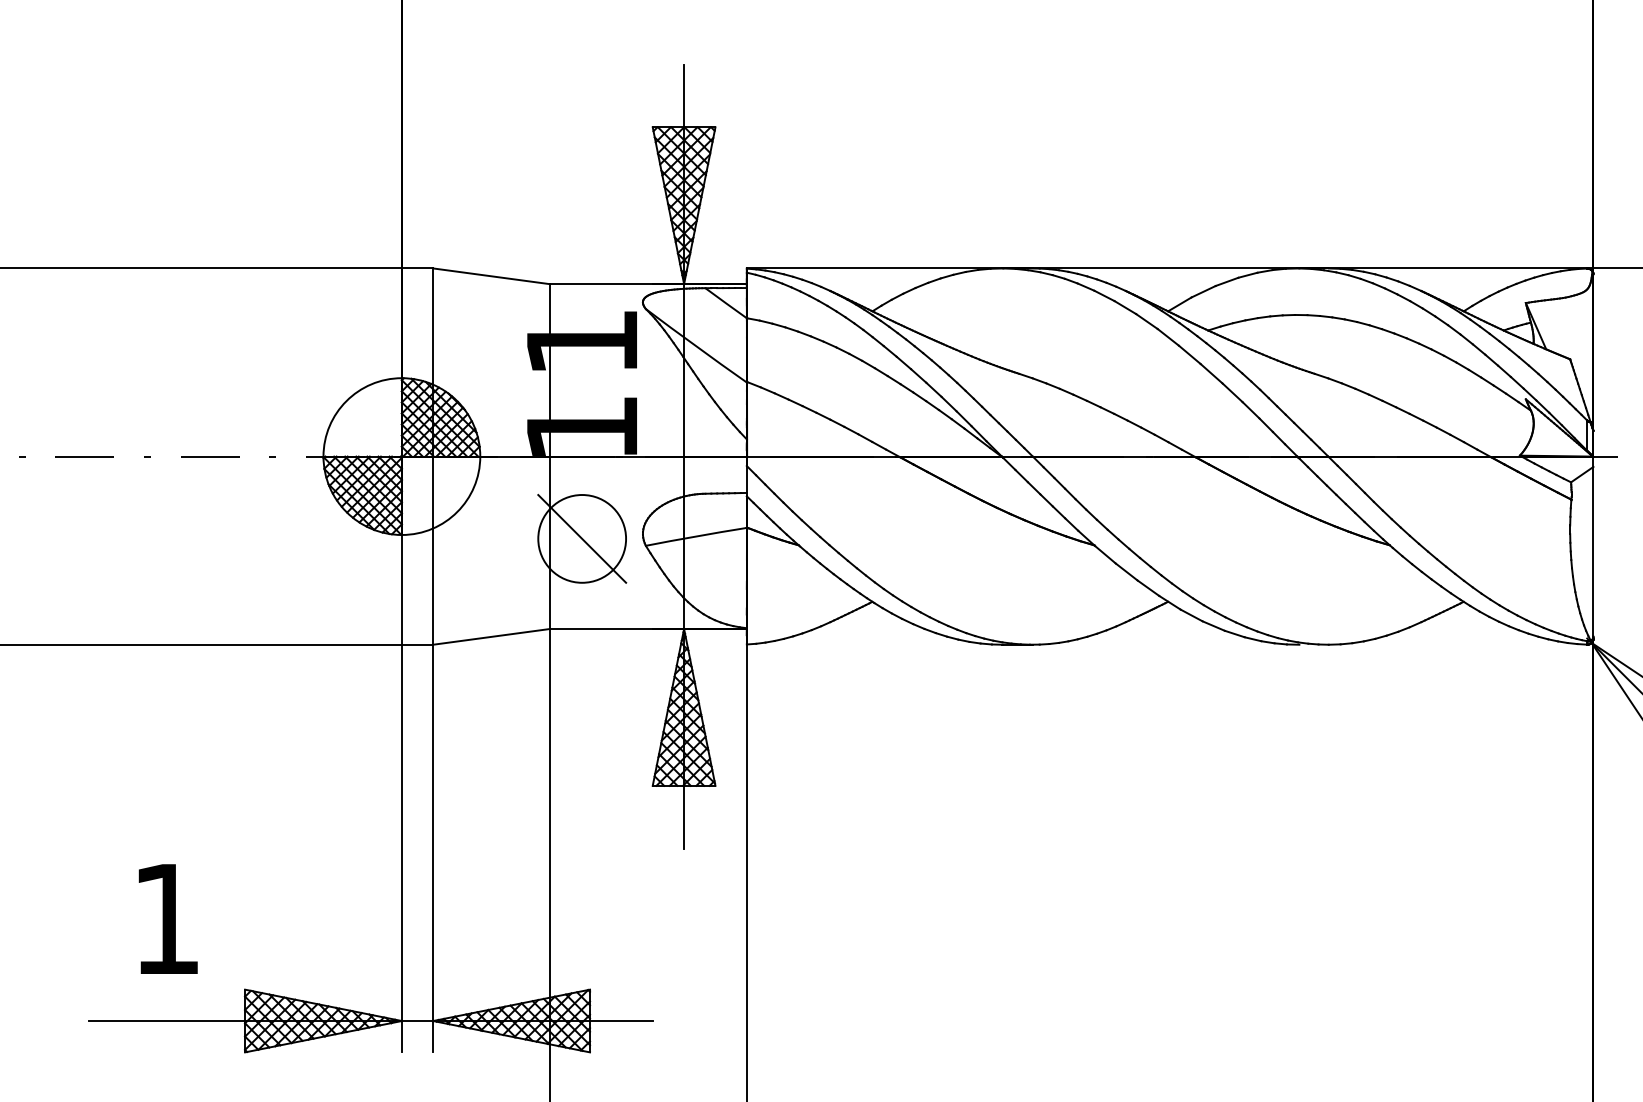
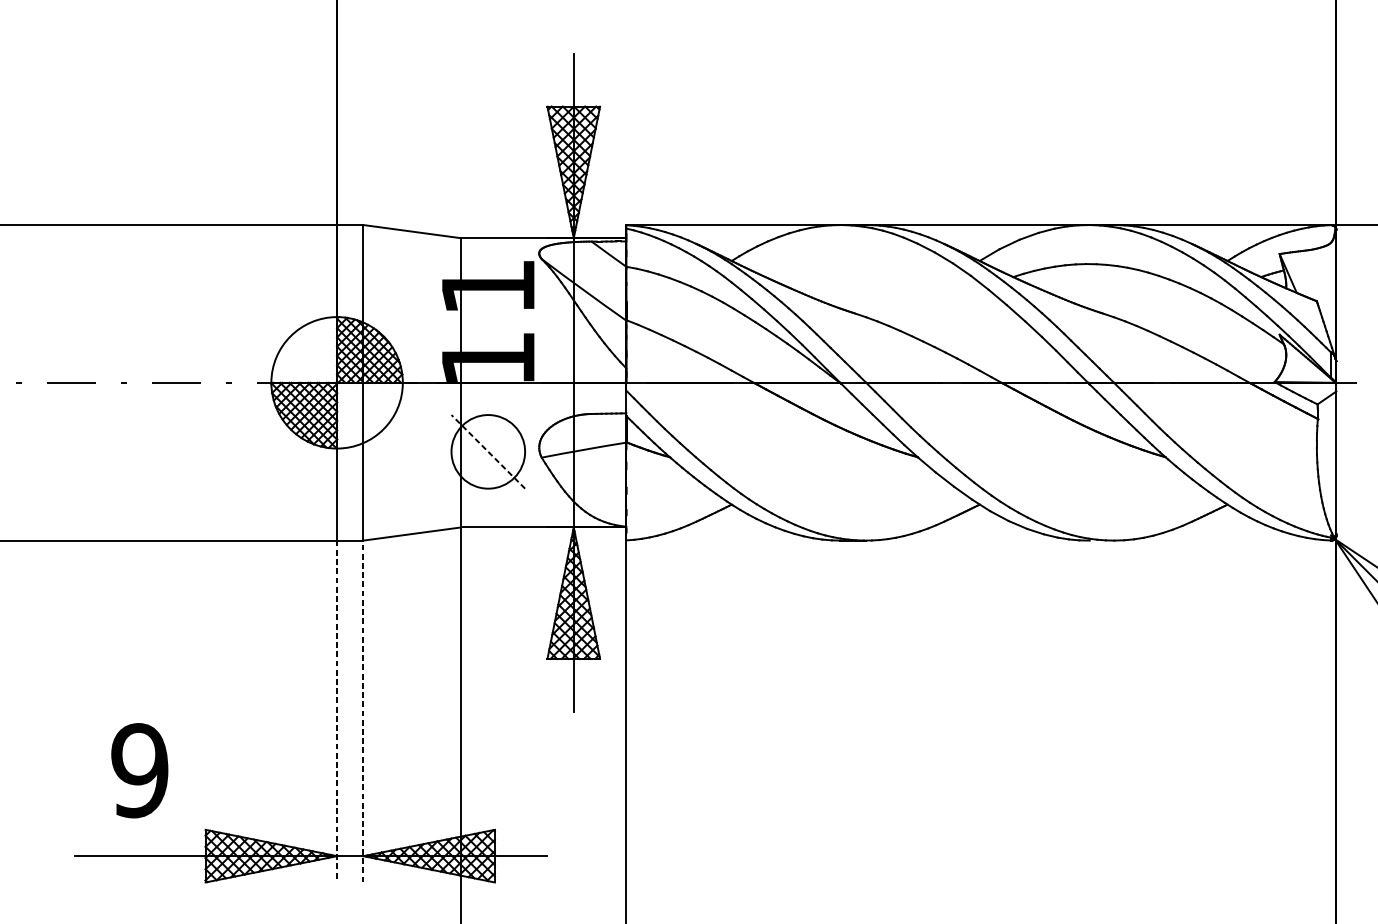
line: (581, 538) -> (487, 451), solid -> dashed
line: (401, 848) -> (336, 711), solid -> dashed
line: (433, 848) -> (363, 711), solid -> dashed
text: (166, 919) -> (139, 771), 1 -> 9

